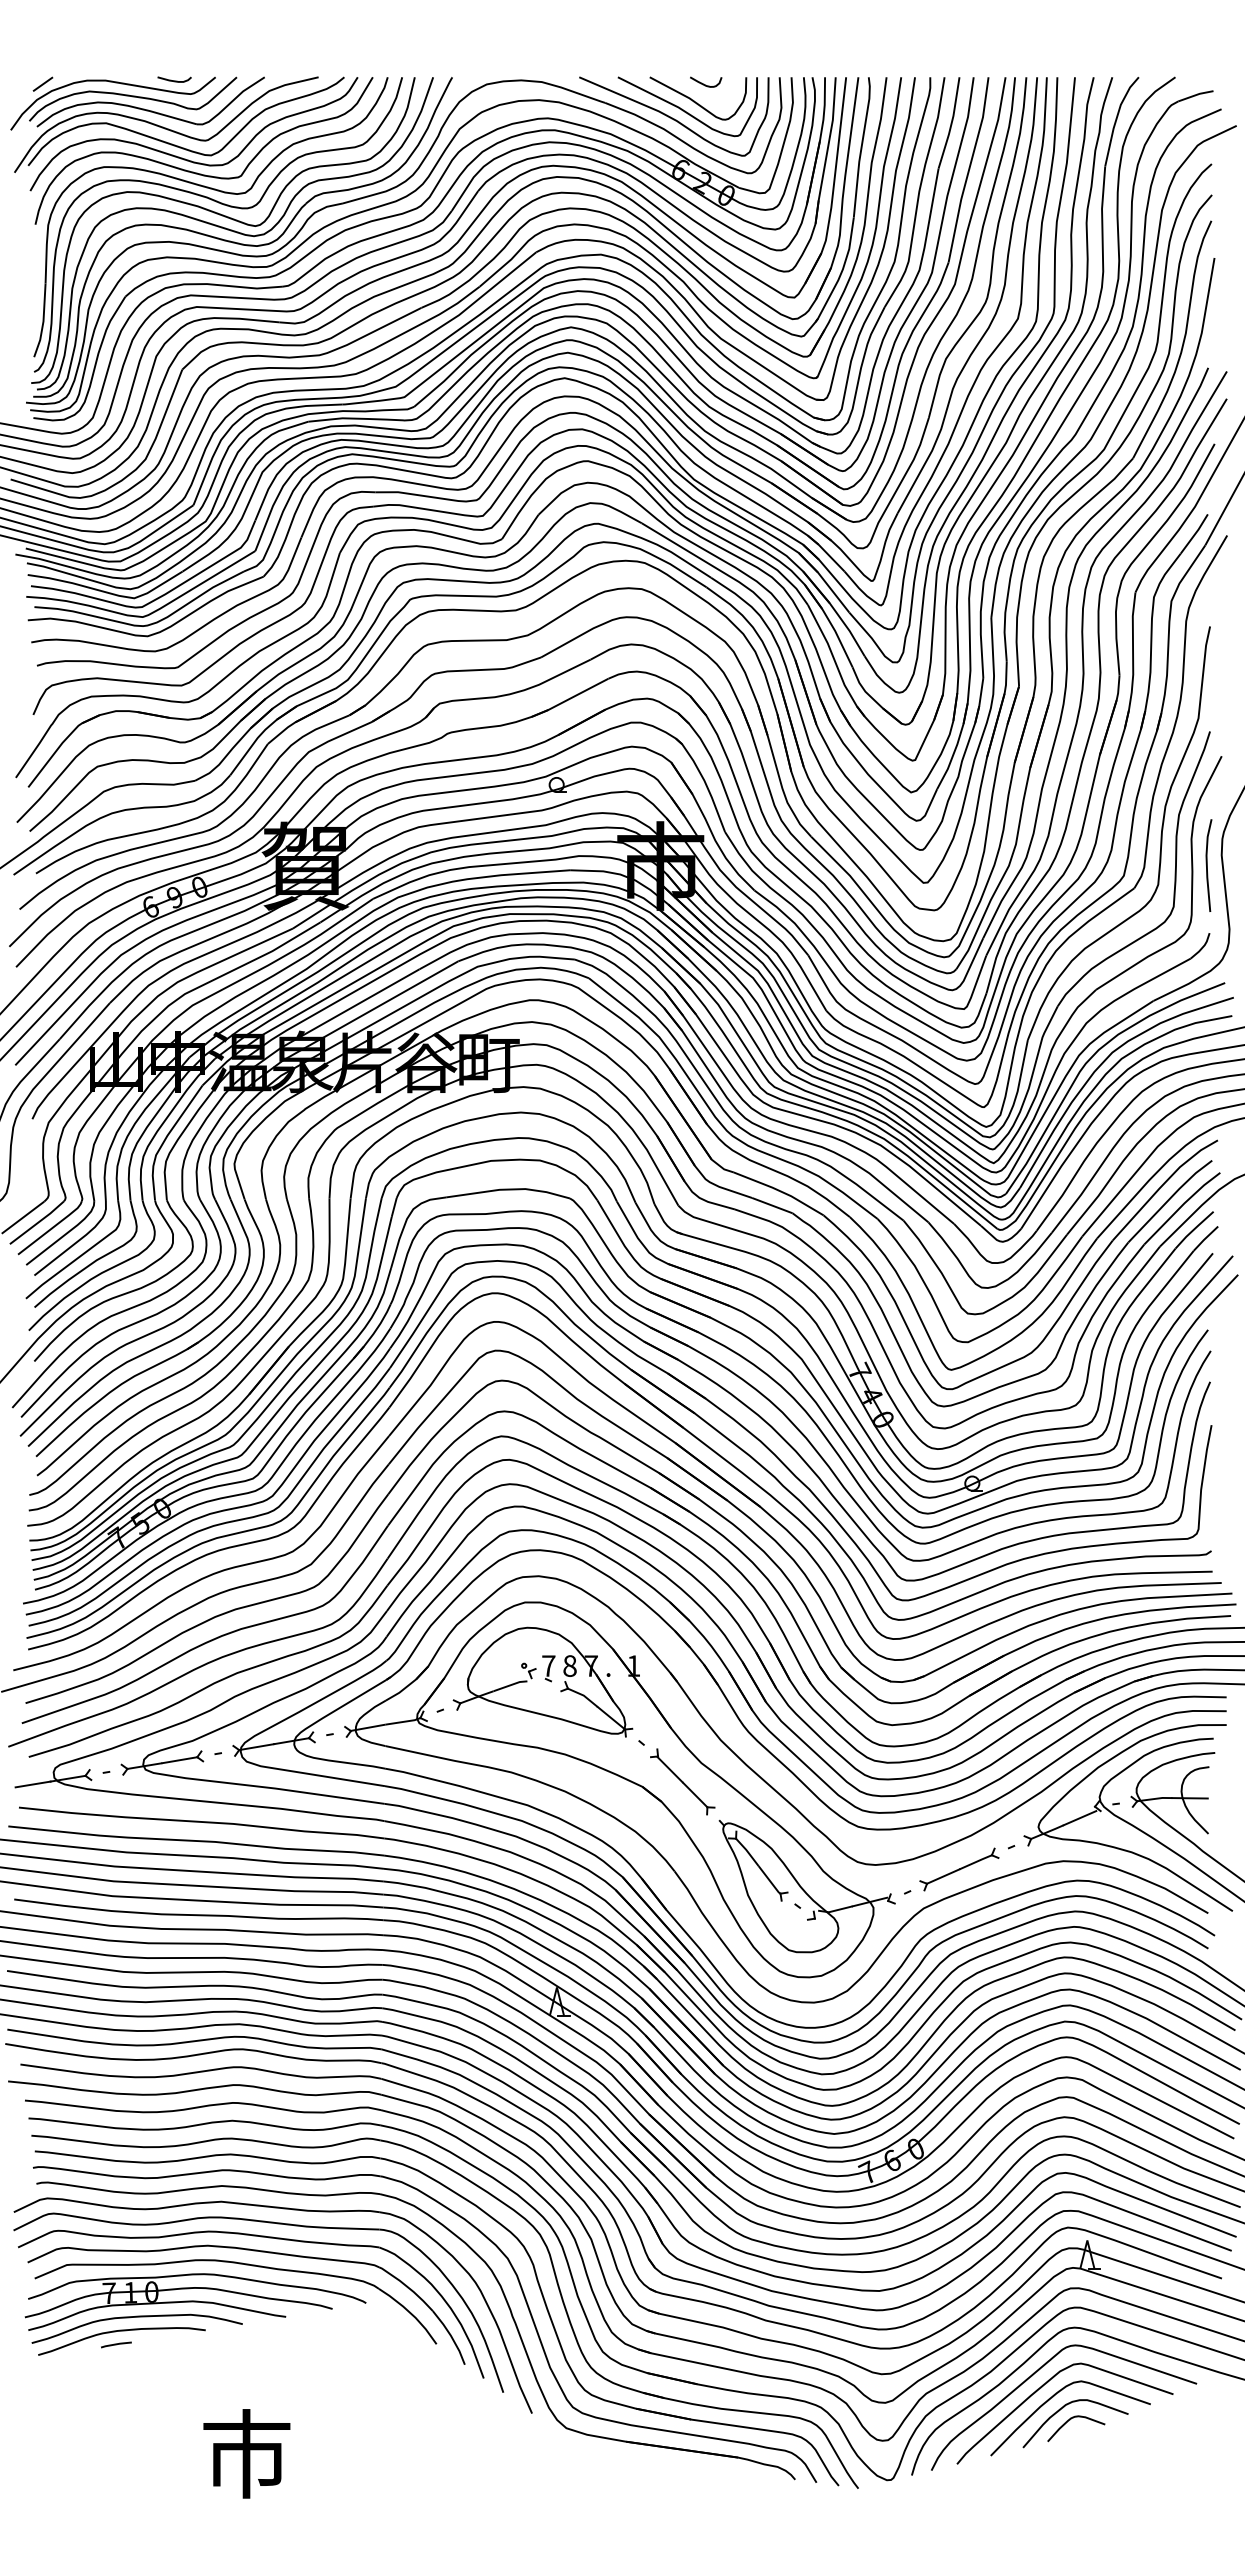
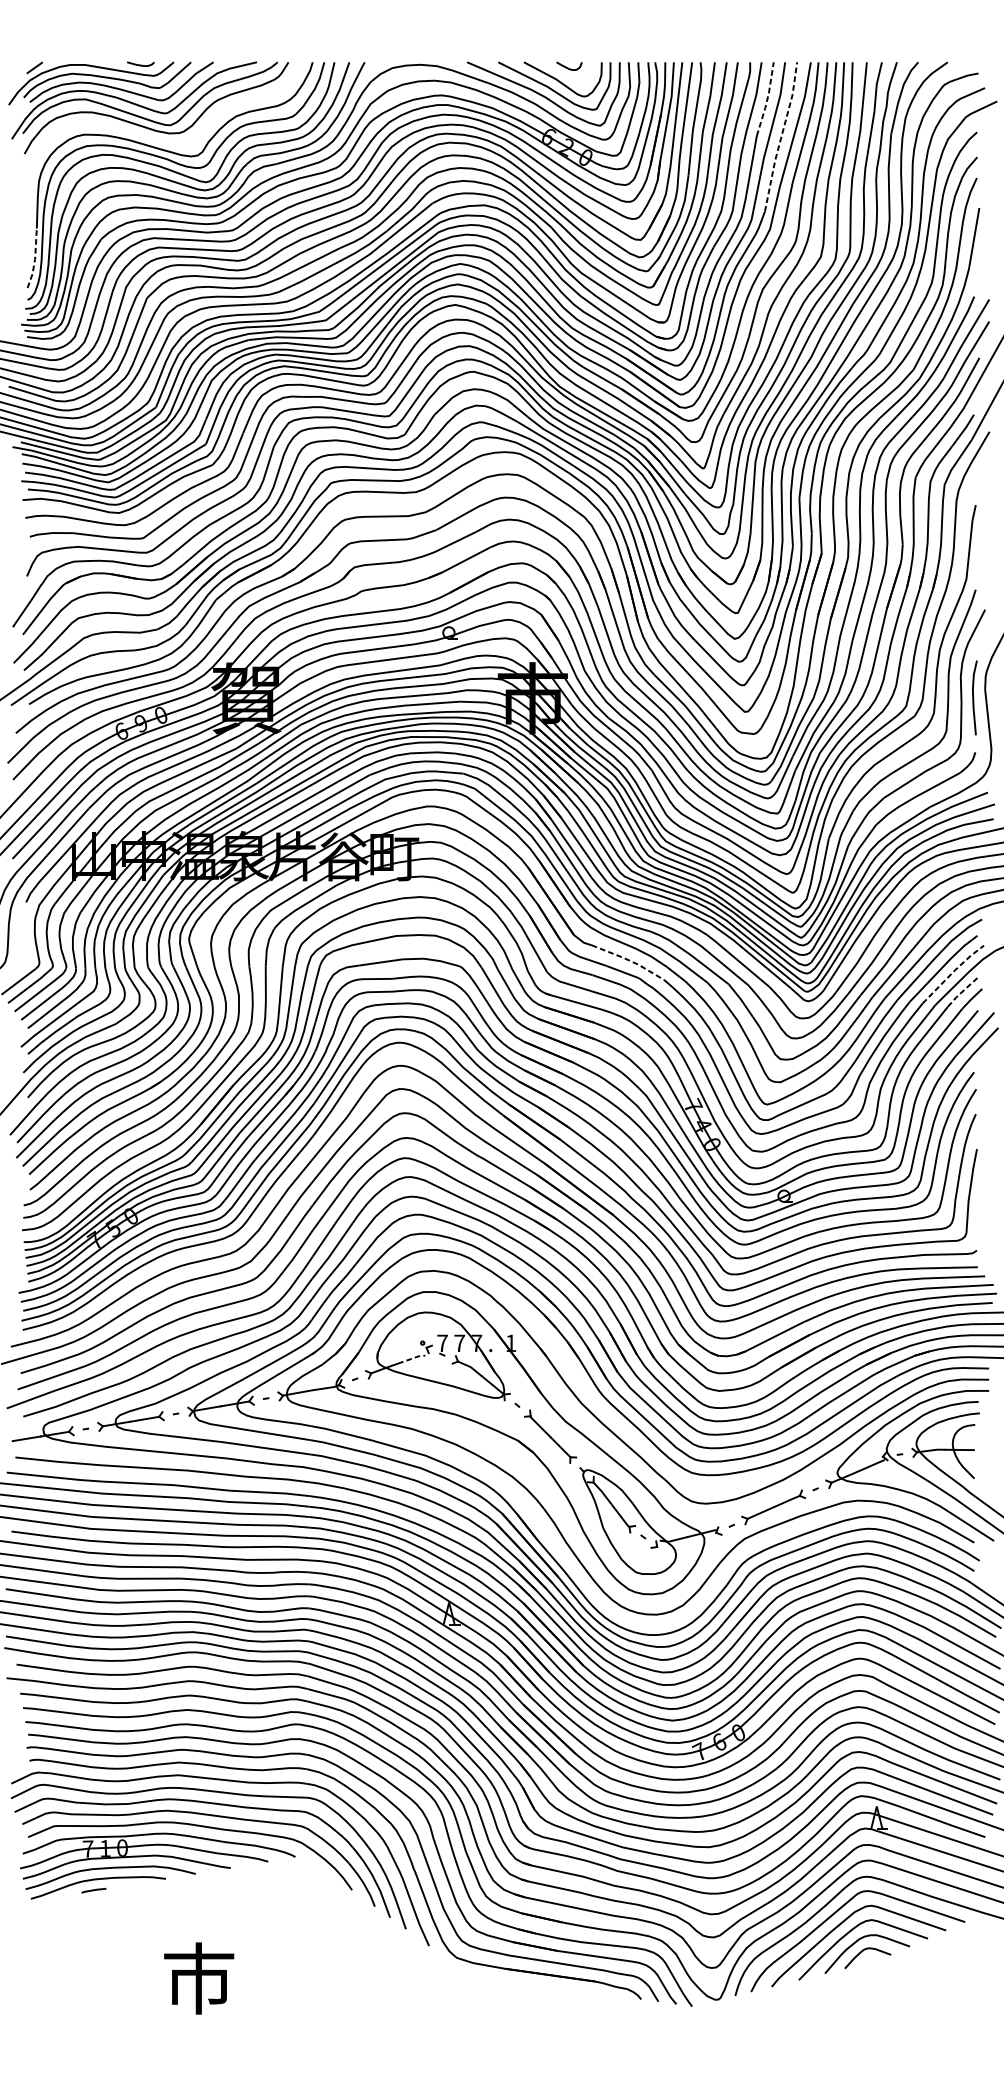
line: (951, 123) -> (767, 99), solid -> dashed
line: (969, 169) -> (781, 136), solid -> dashed
curve: (197, 172) -> (159, 139), removed
line: (43, 321) -> (35, 259), solid -> dashed
line: (780, 1191) -> (629, 960), solid -> dashed
line: (1181, 1206) -> (952, 972), solid -> dashed
line: (1194, 1229) -> (963, 991), solid -> dashed
text: (569, 1665) -> (459, 1342), 8 -> 7
line: (511, 1684) -> (412, 1358), solid -> dashed

